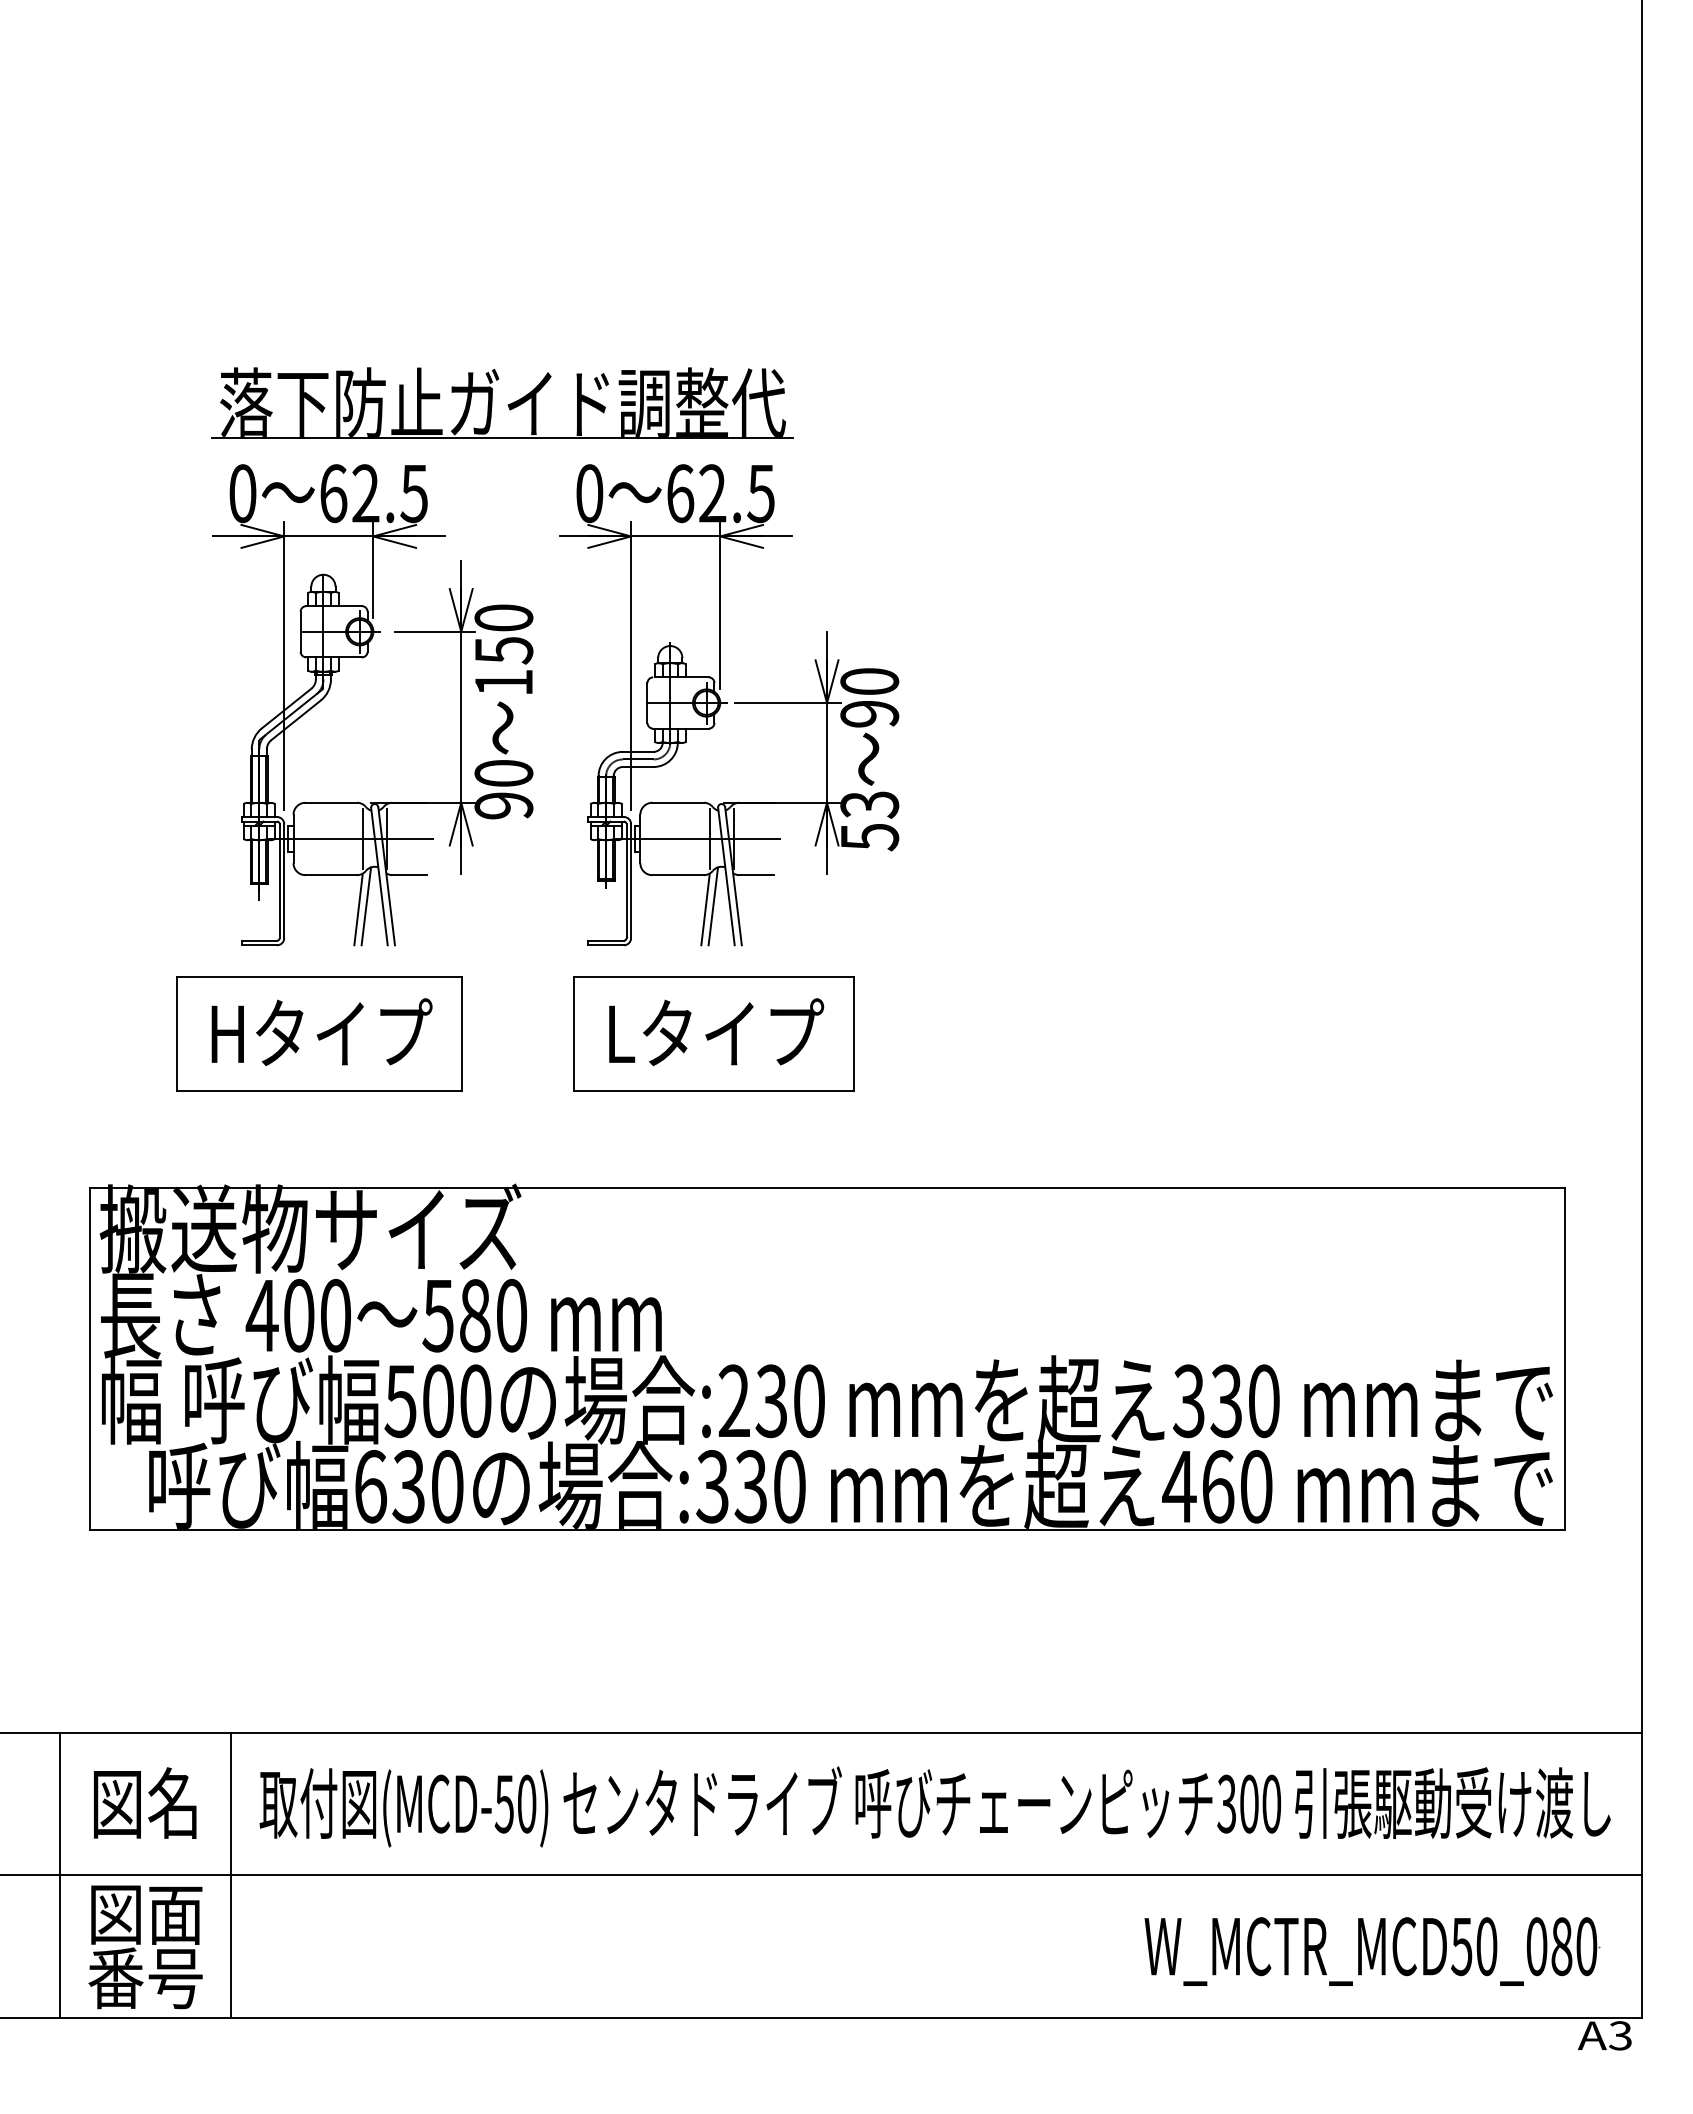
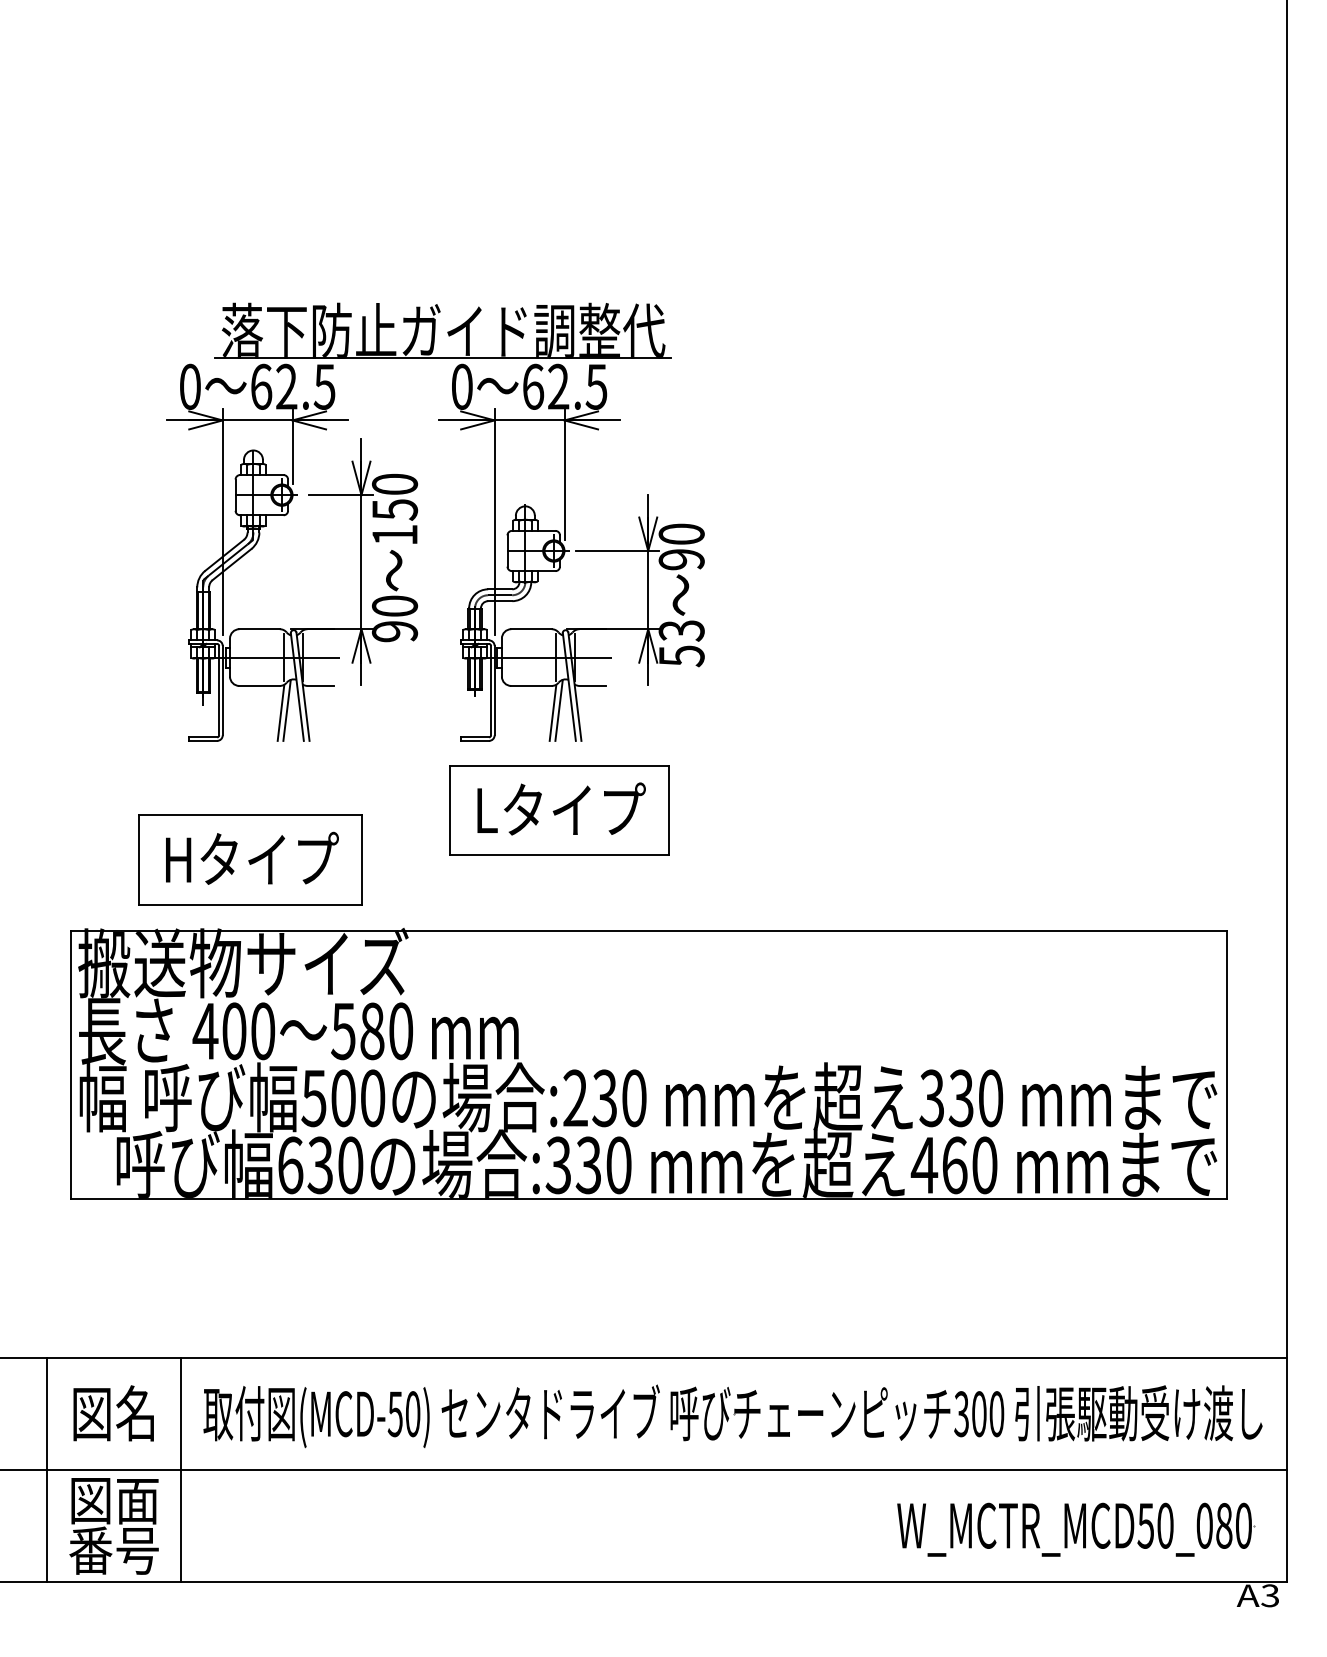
part: (502, 402) -> (443, 330), moved
part: (319, 1033) -> (250, 859), moved

